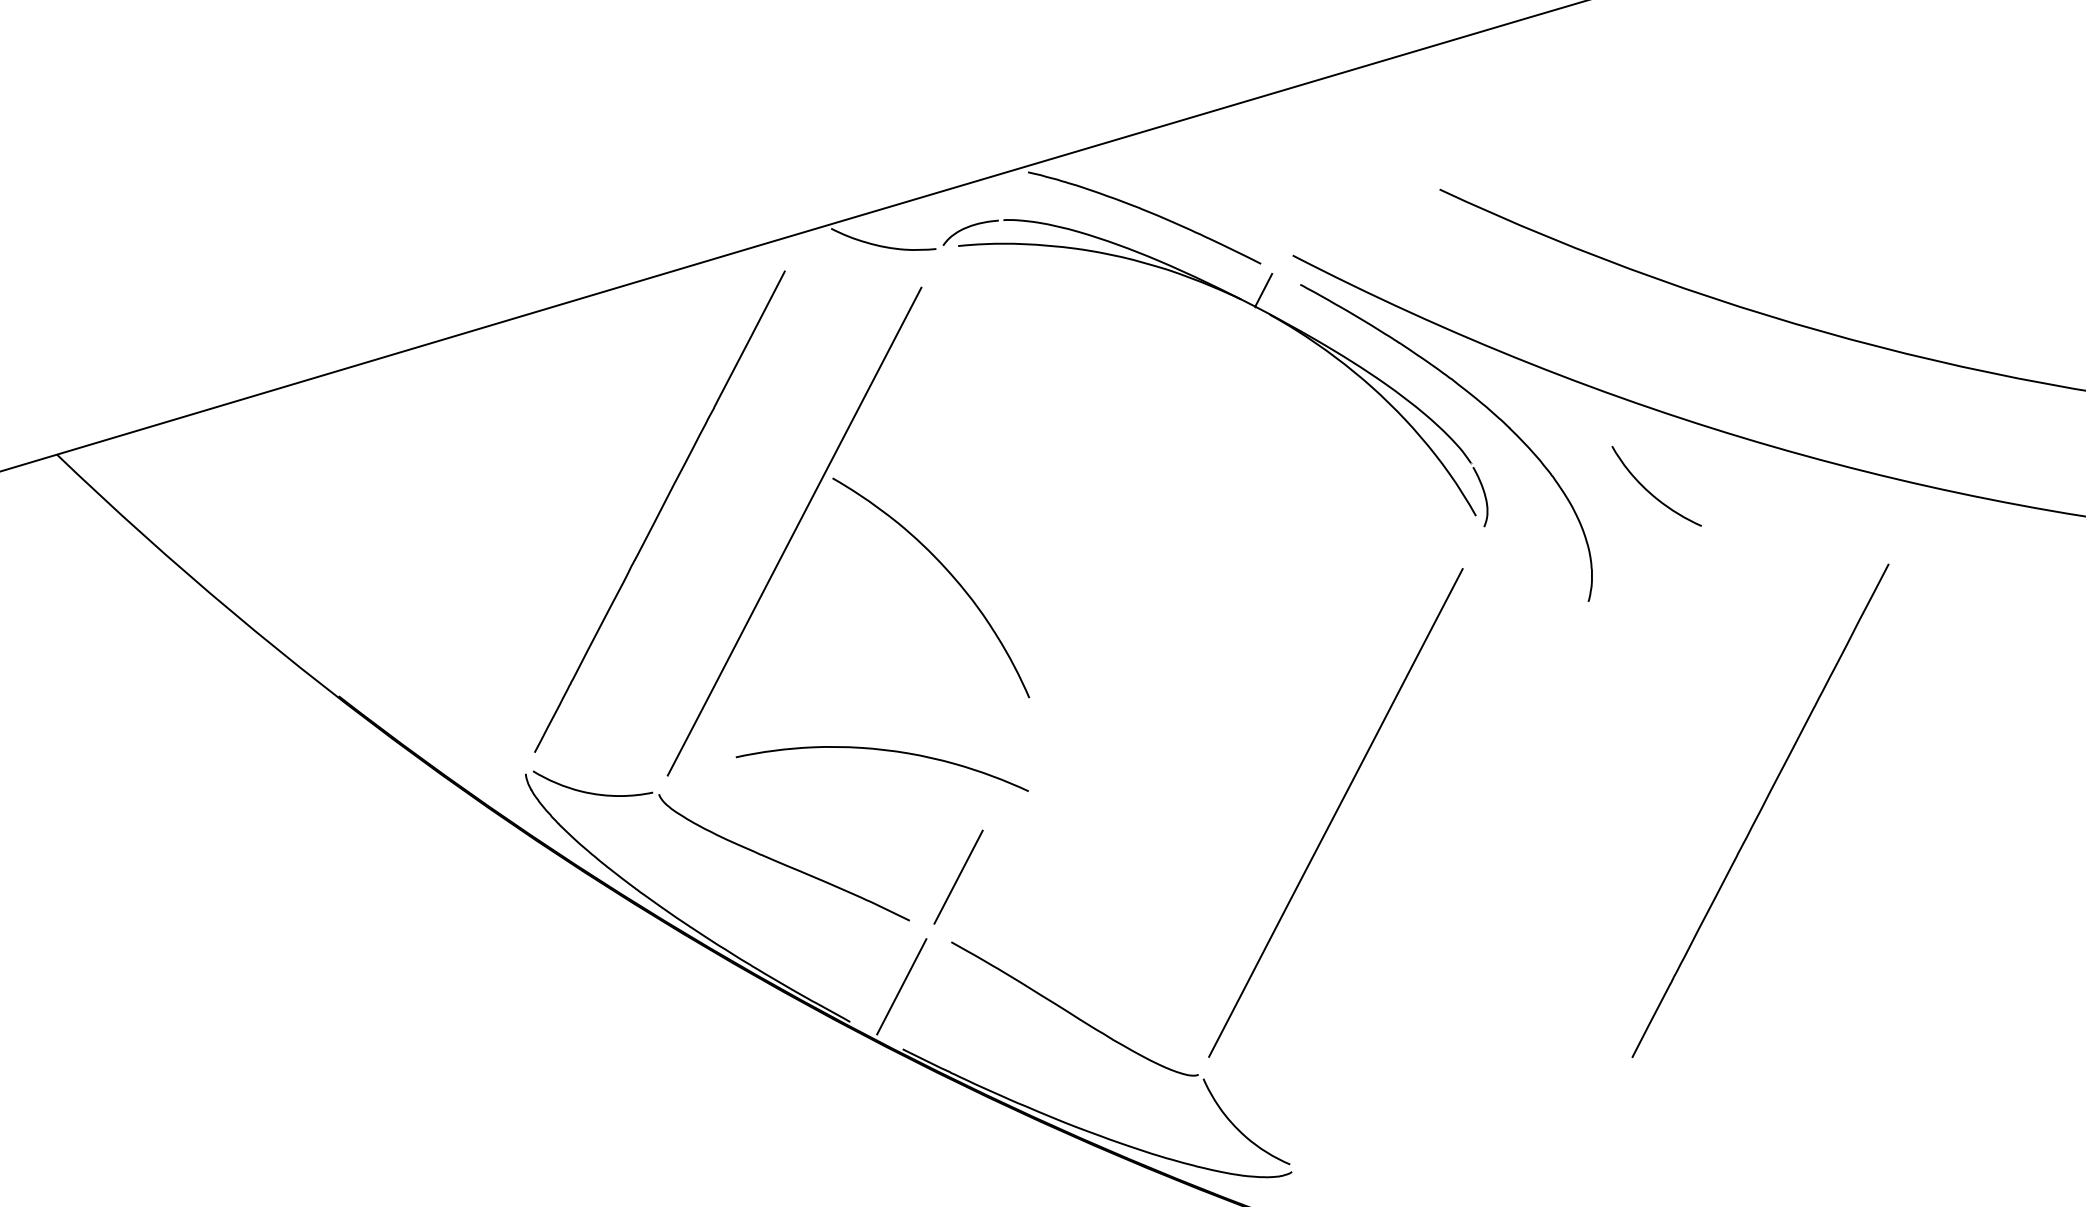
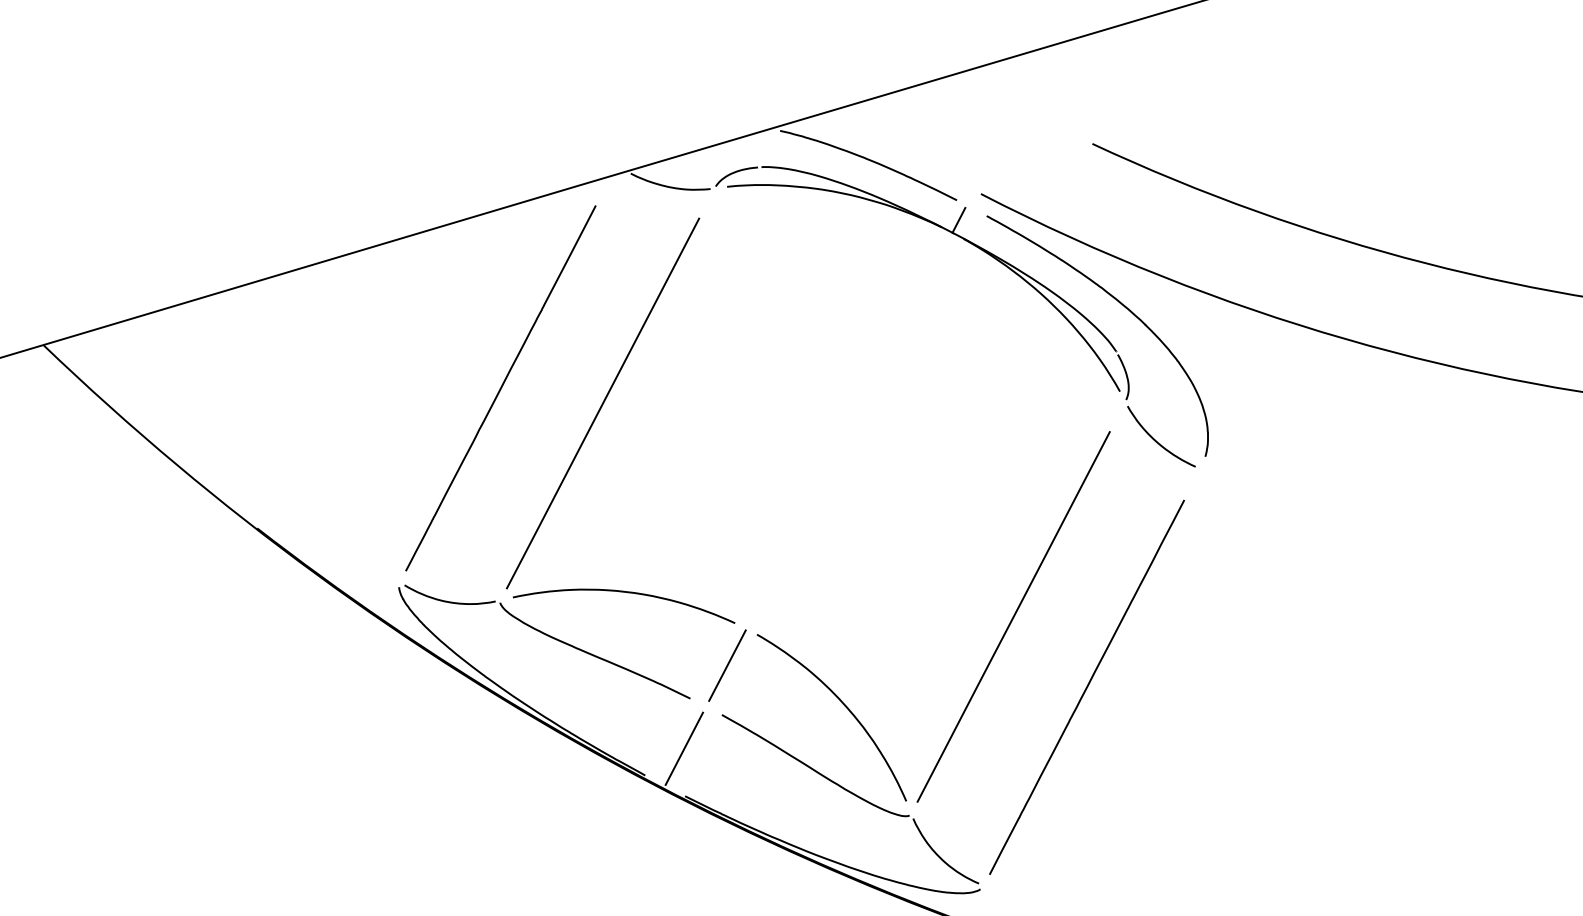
curve: (1652, 493) -> (1158, 442), moved
curve: (949, 574) -> (845, 707), moved
curve: (885, 751) -> (626, 593), moved
line: (1760, 810) -> (1087, 687), moved

